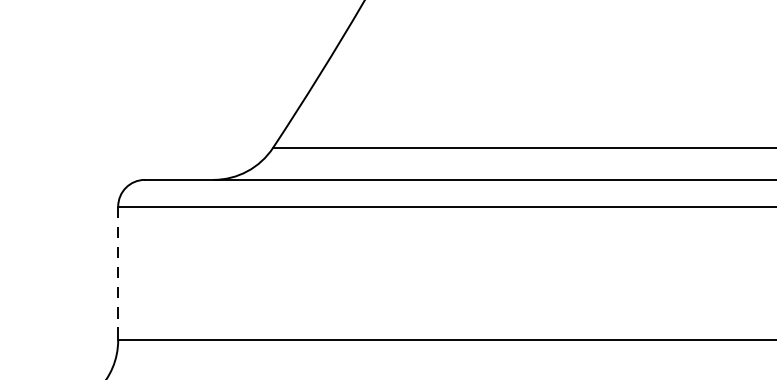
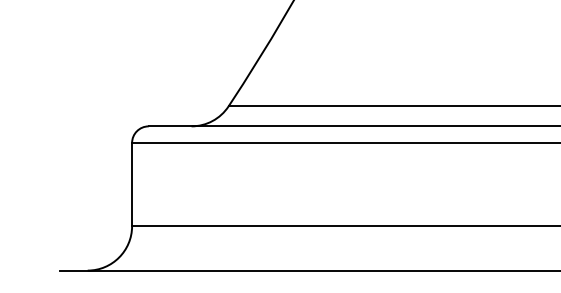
line: (118, 273) -> (132, 184), dashed -> solid

